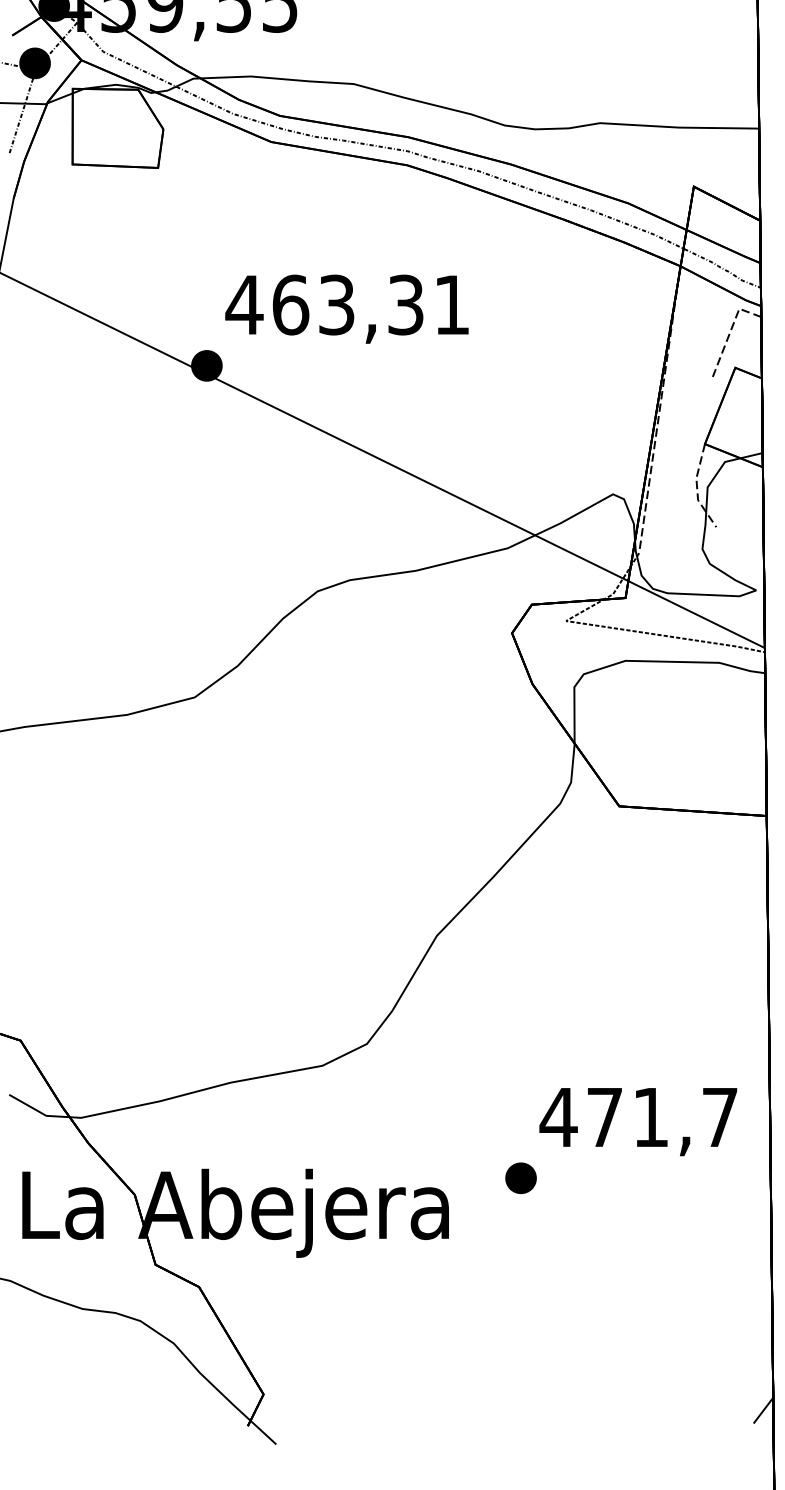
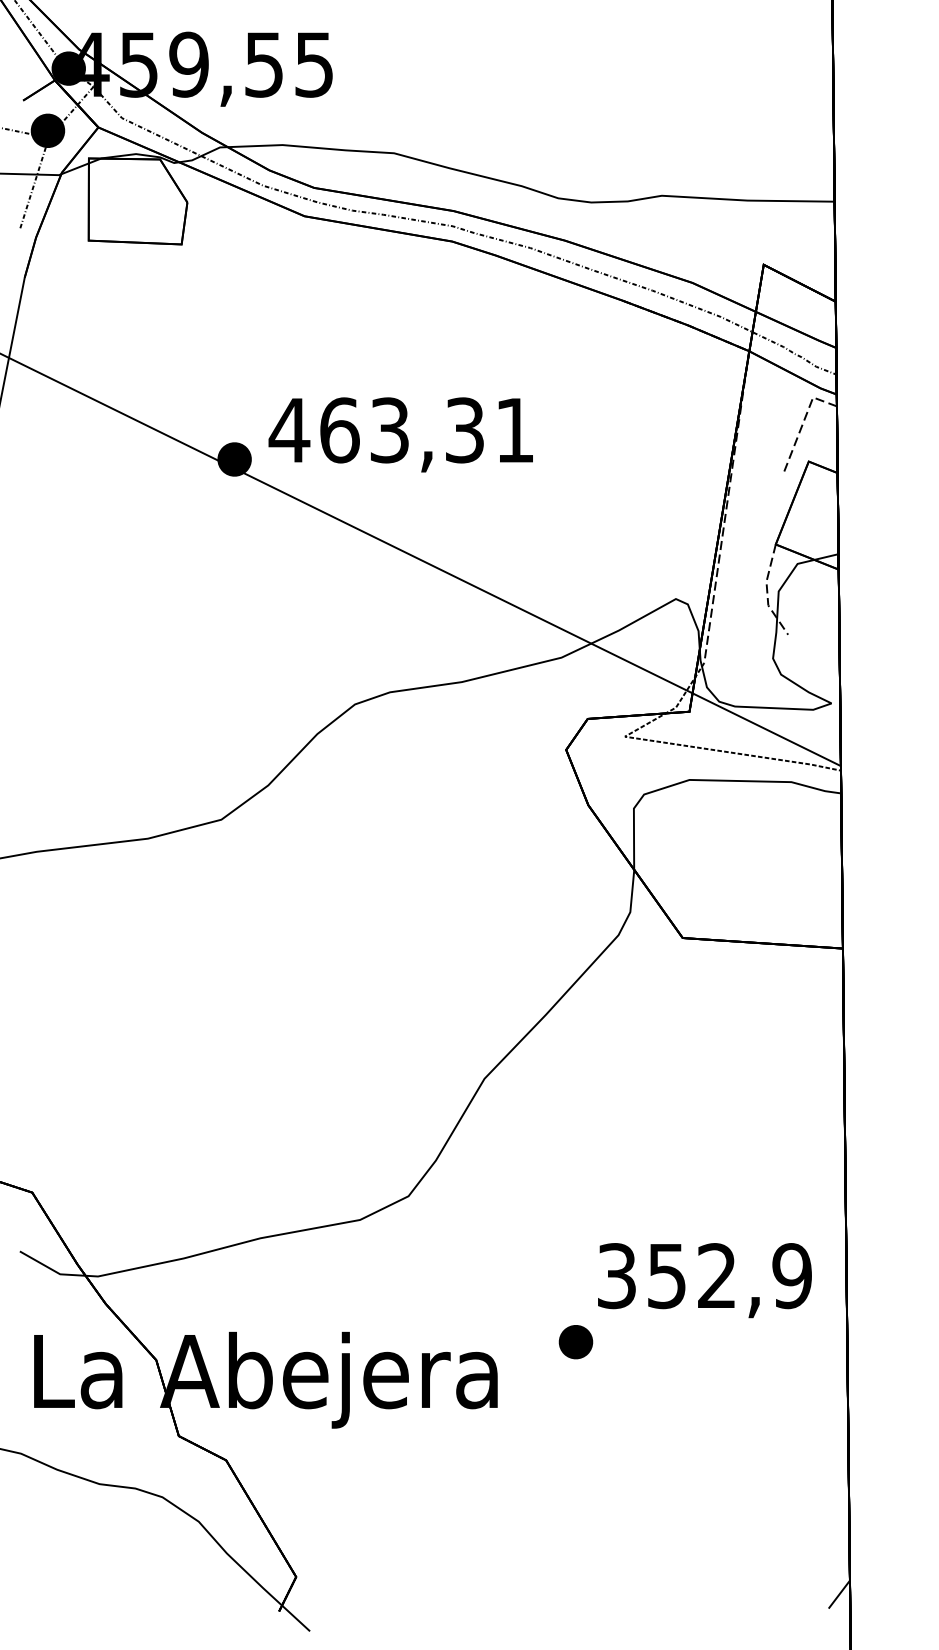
text: (346, 308) -> (400, 434), moved
text: (638, 1117) -> (703, 1276), 471,7 -> 352,9

